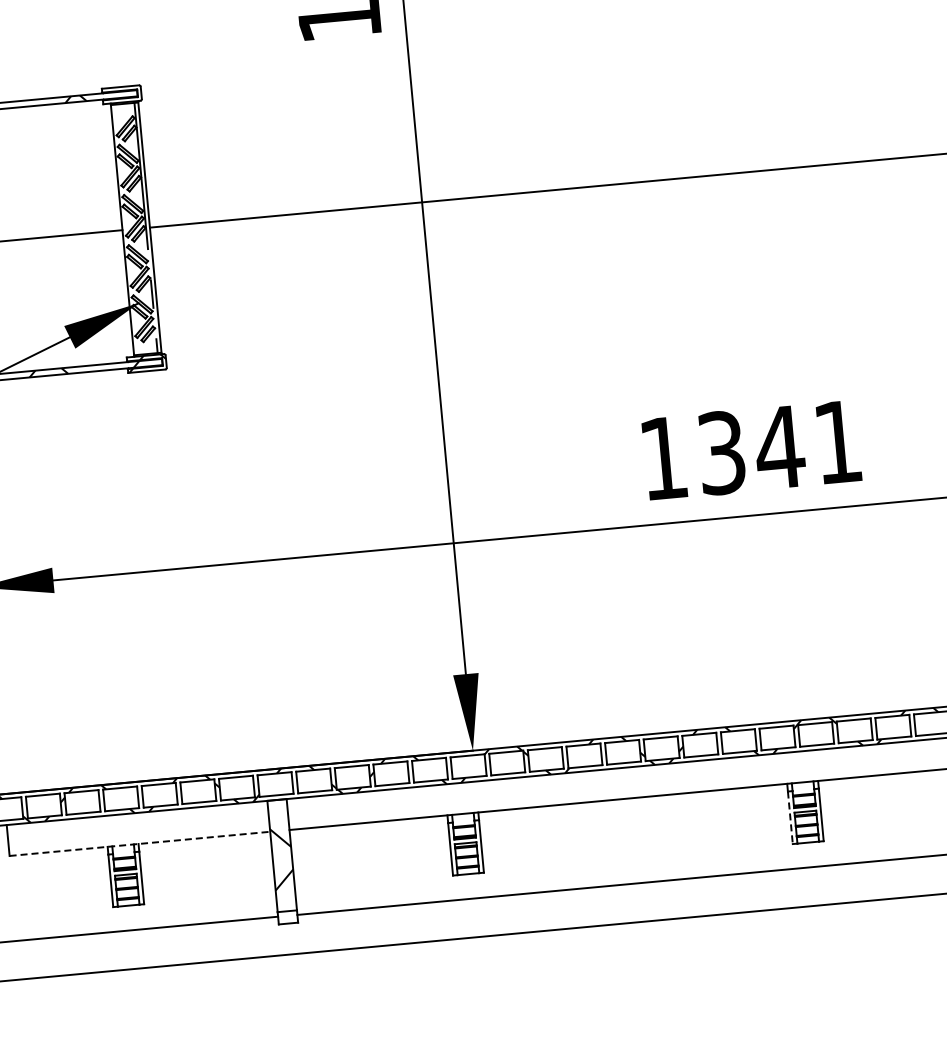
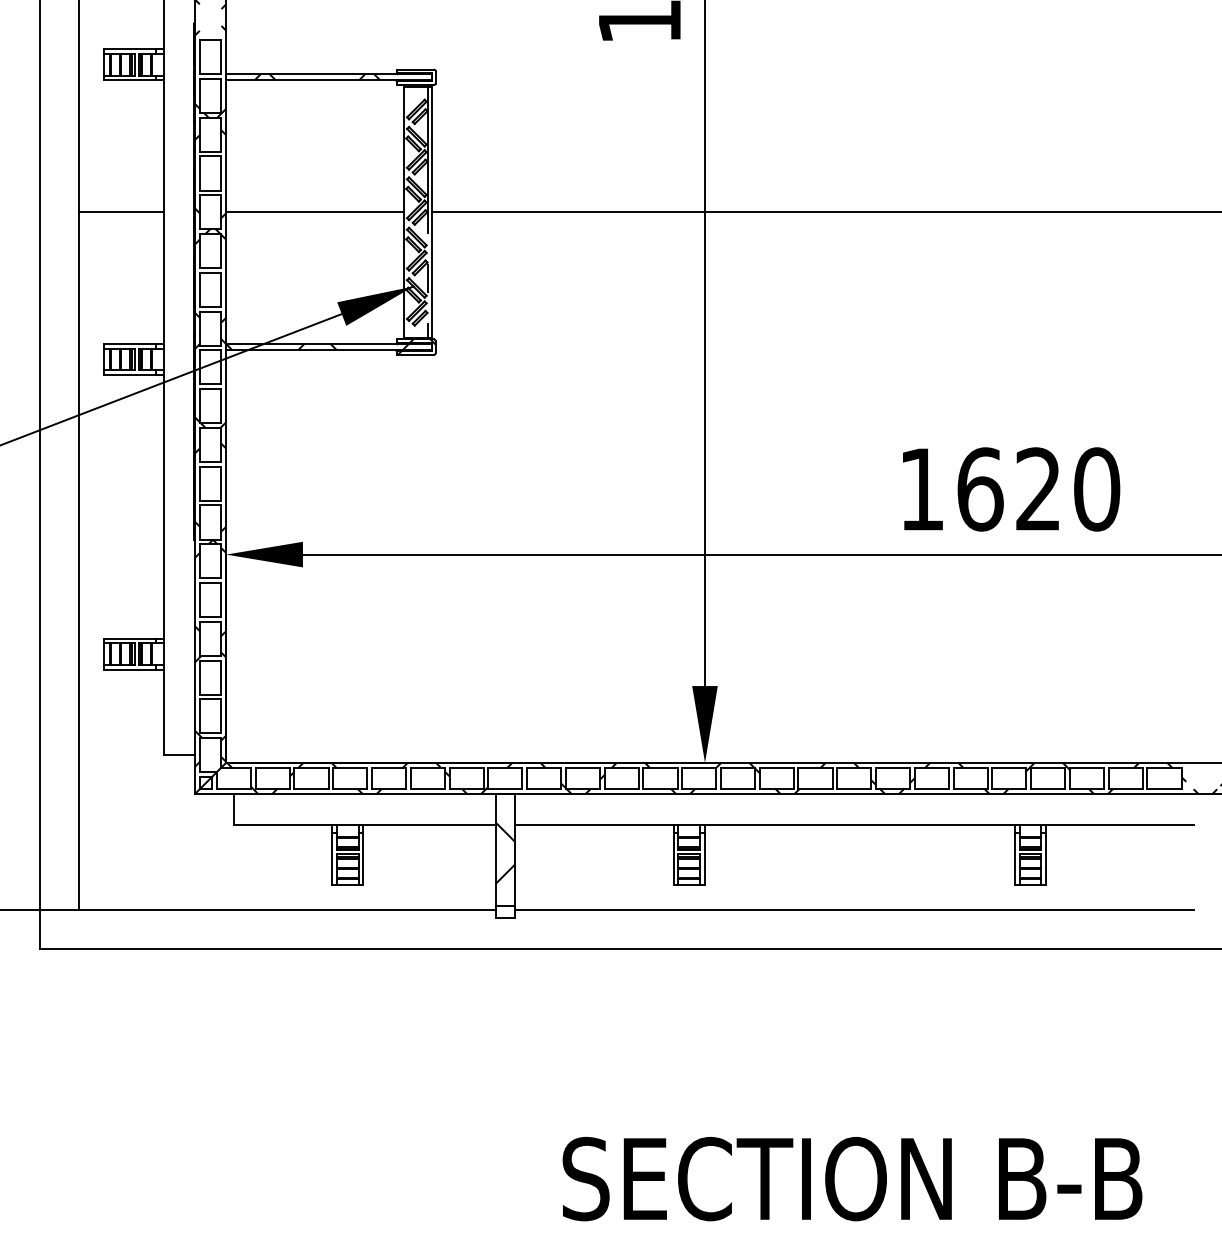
text: (779, 447) -> (1038, 489), 1341 -> 1620
line: (790, 818) -> (1014, 859), dashed -> solid
line: (139, 843) -> (364, 824), dashed -> solid

